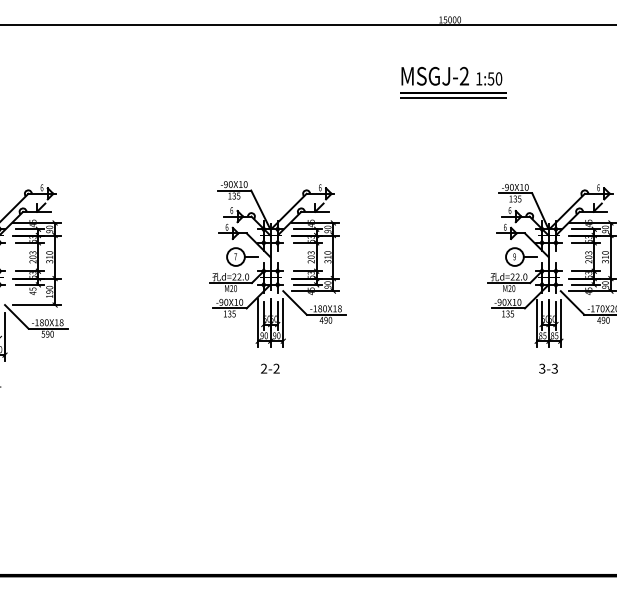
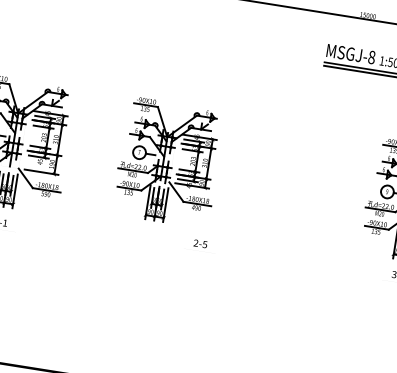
text: (464, 76) -> (371, 57), MSGJ-2 -> MSGJ-8
part: (277, 264) -> (168, 162), moved
text: (276, 368) -> (204, 244), 2-2 -> 2-5

